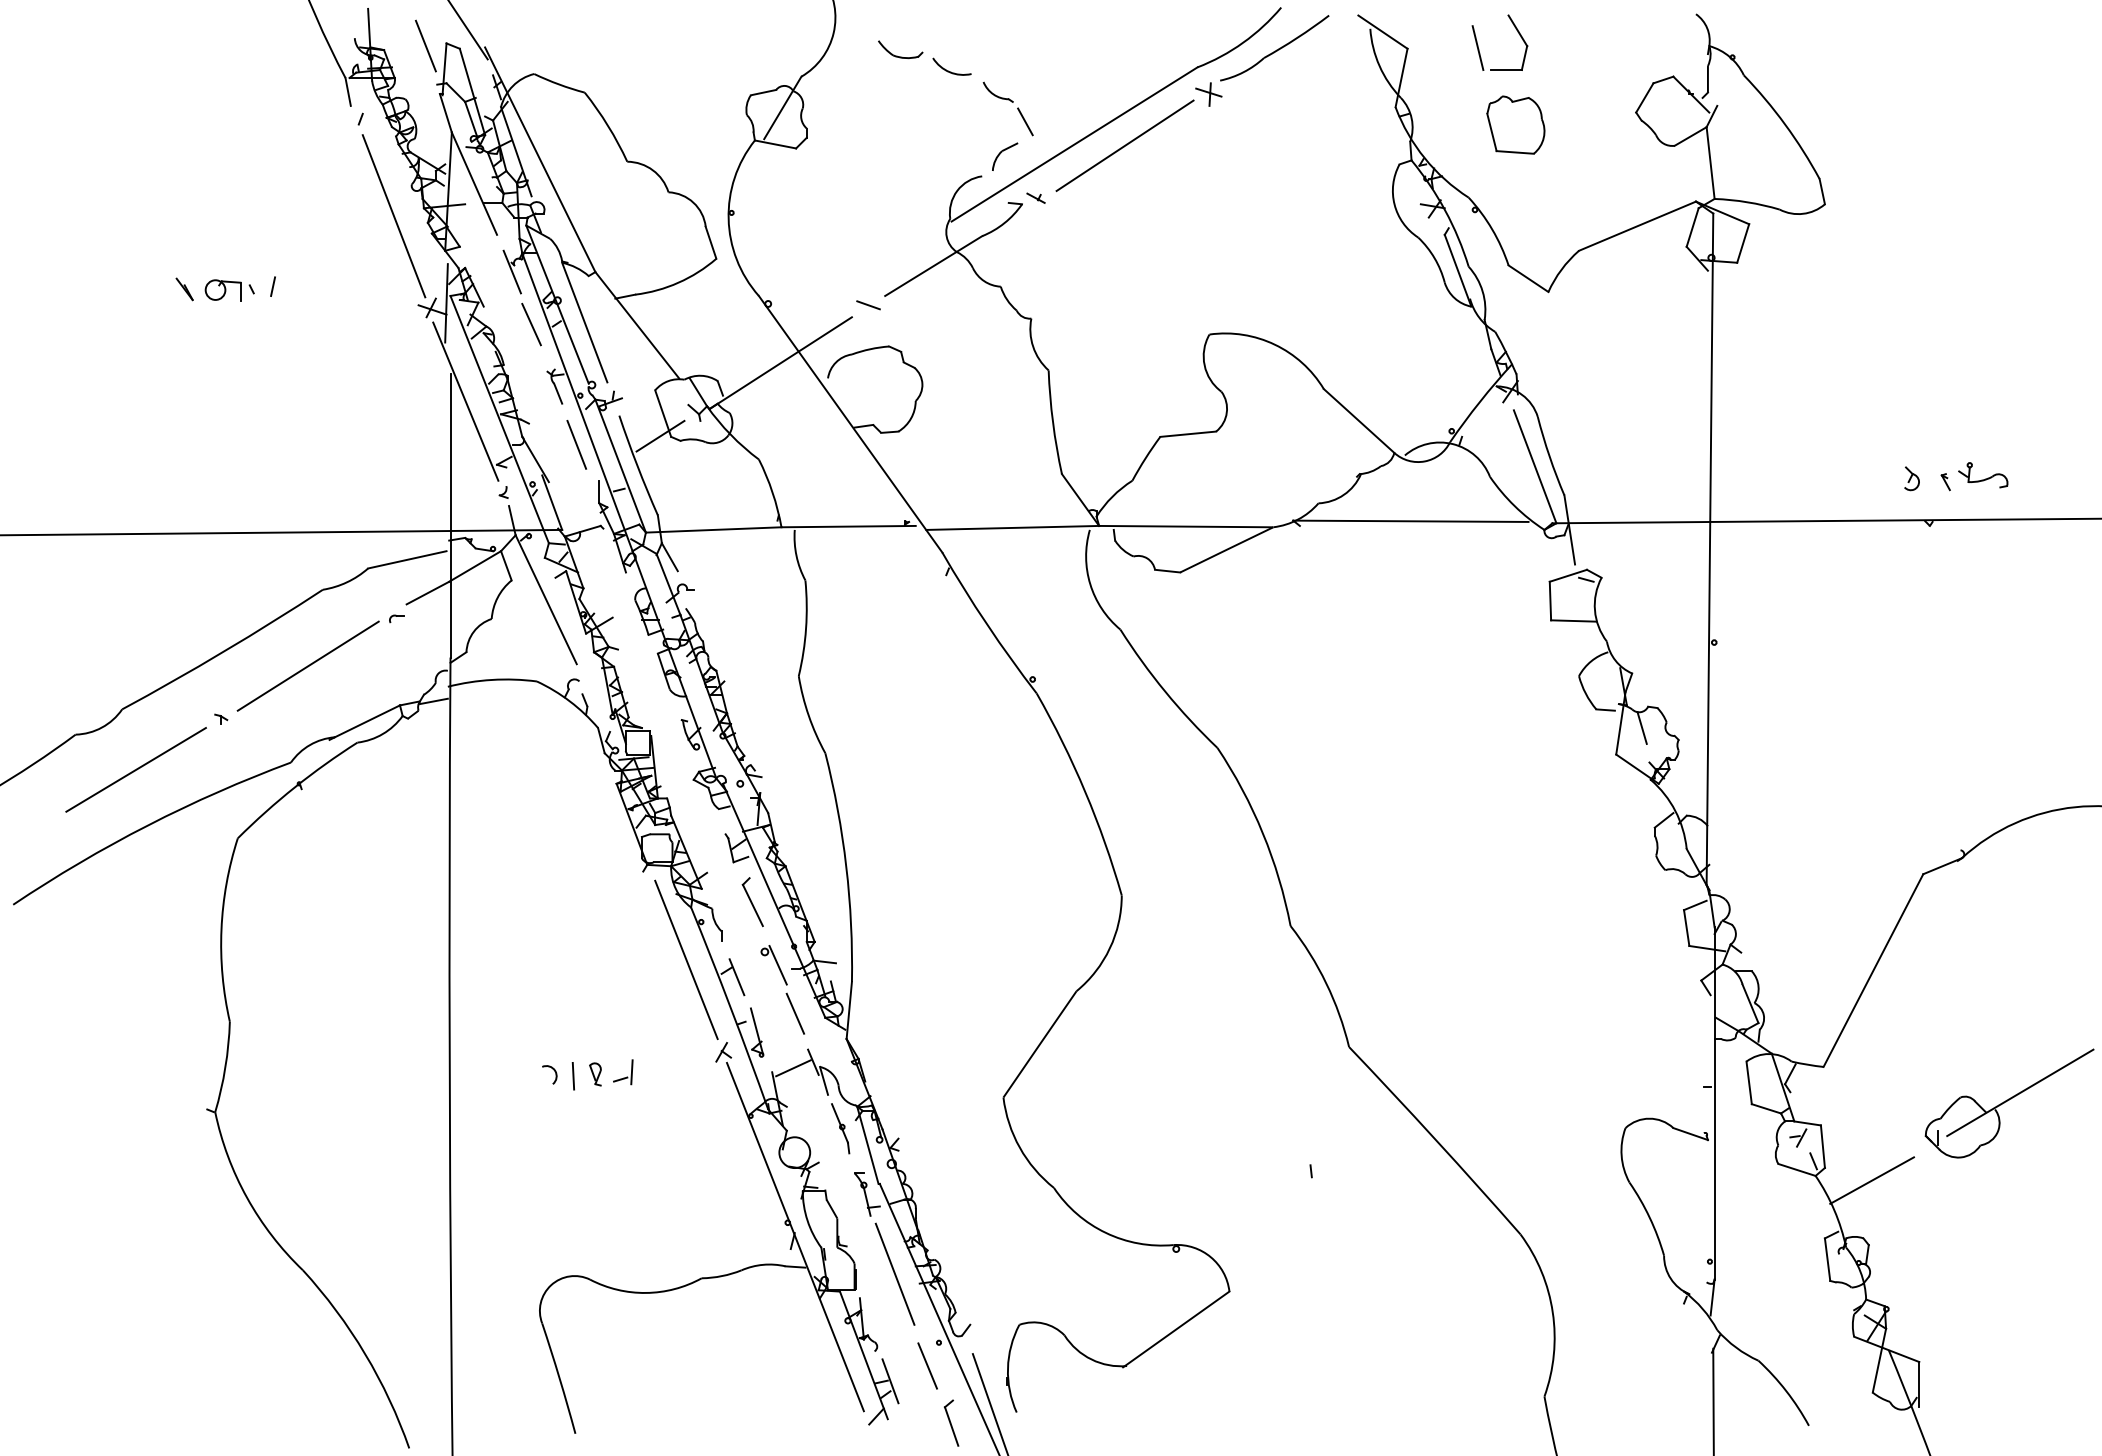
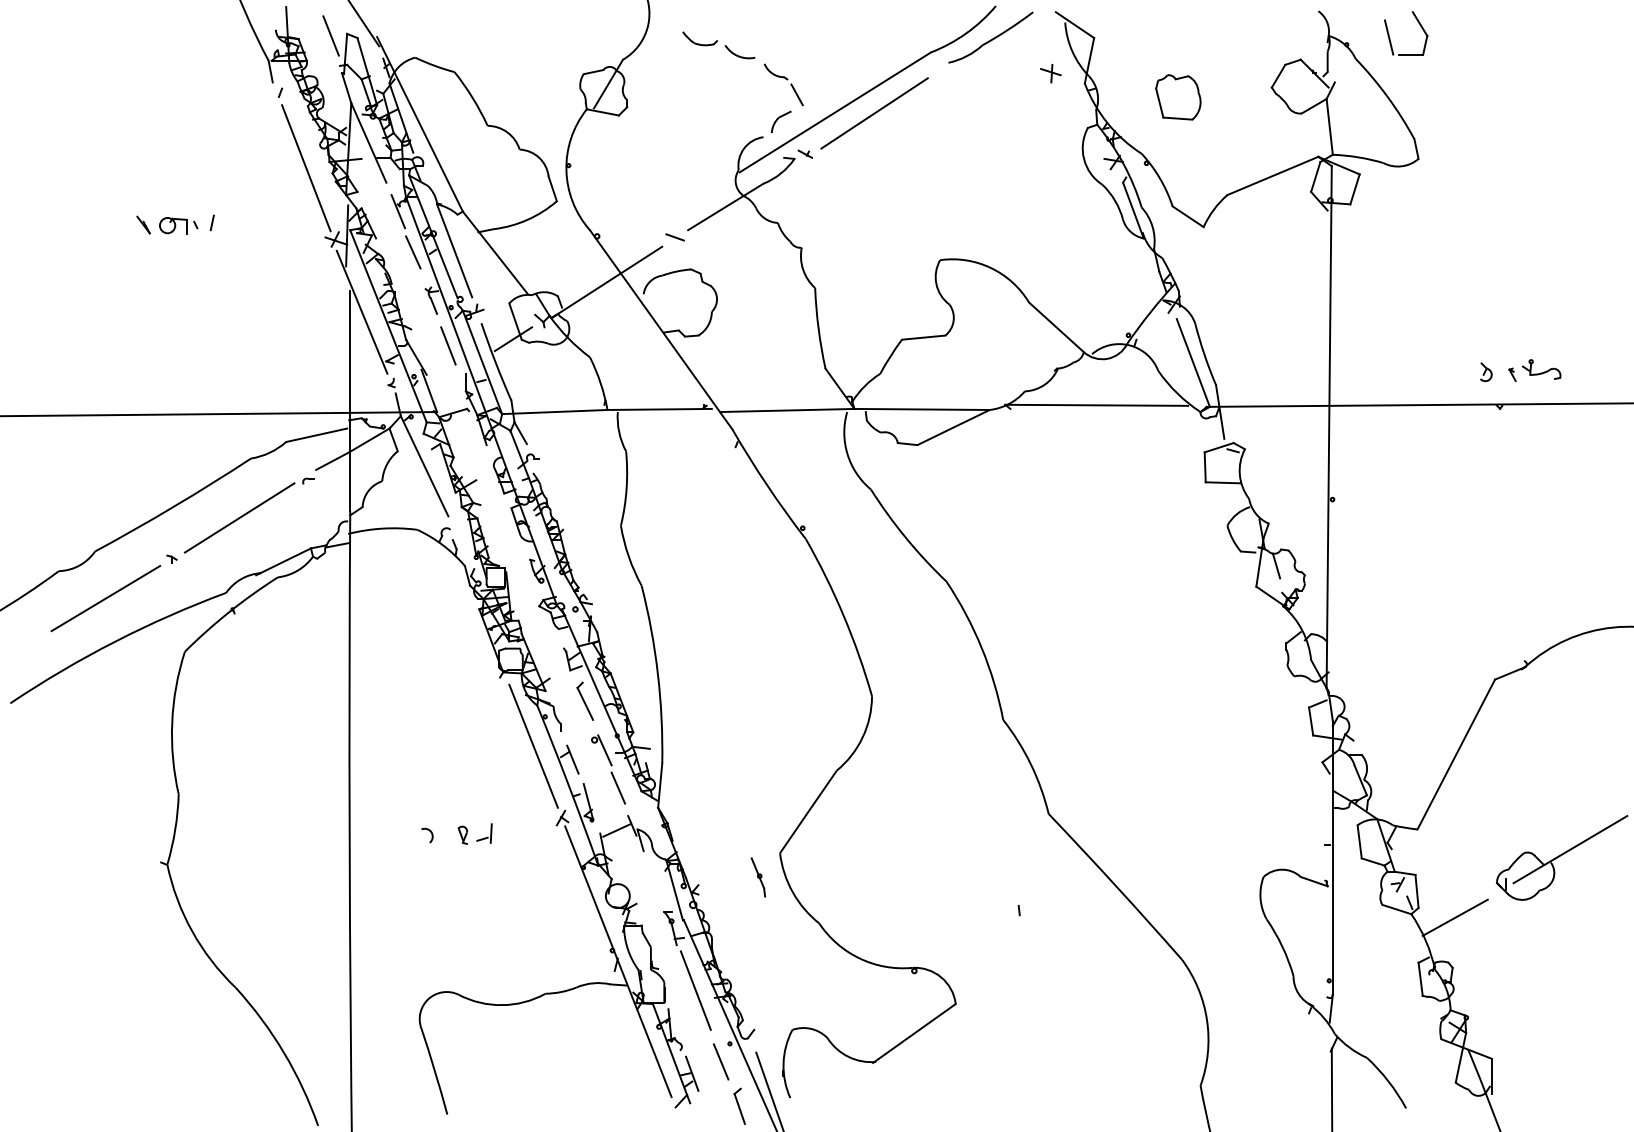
part: (1517, 32) -> (1419, 25), moved
part: (1208, 94) -> (1050, 73), moved
line: (573, 1075) -> (445, 836), removed
part: (840, 1128) -> (758, 877), moved

